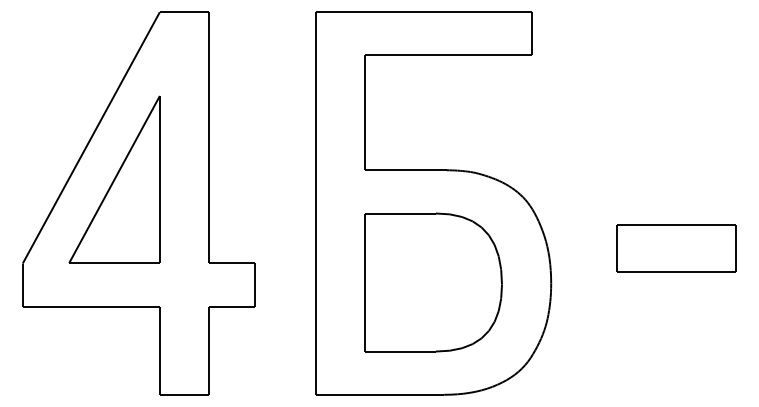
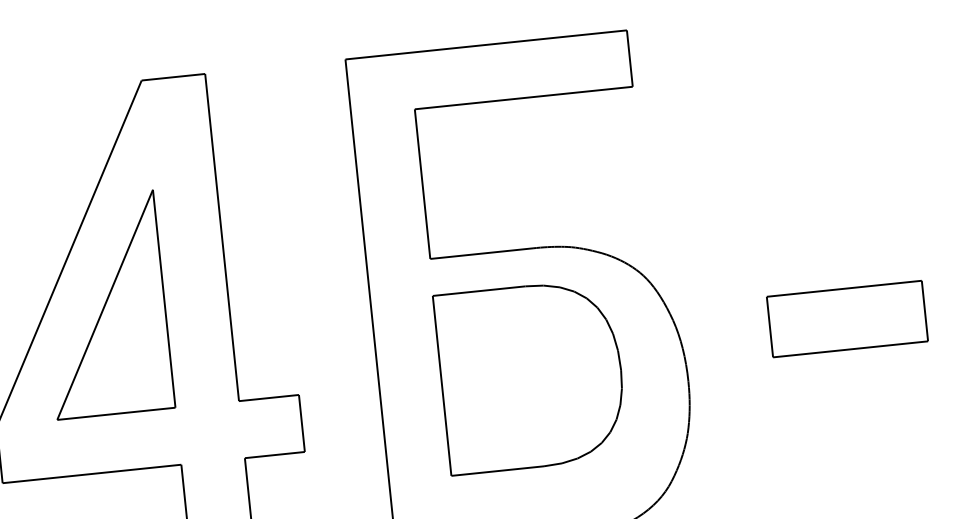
part: (433, 282) -> (531, 376), moved

